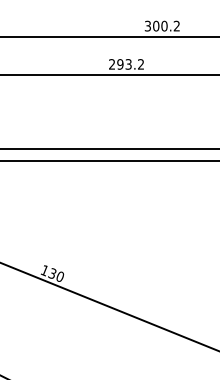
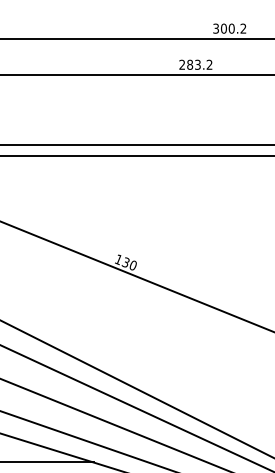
text: (120, 64) -> (190, 64), 293.2 -> 283.2

